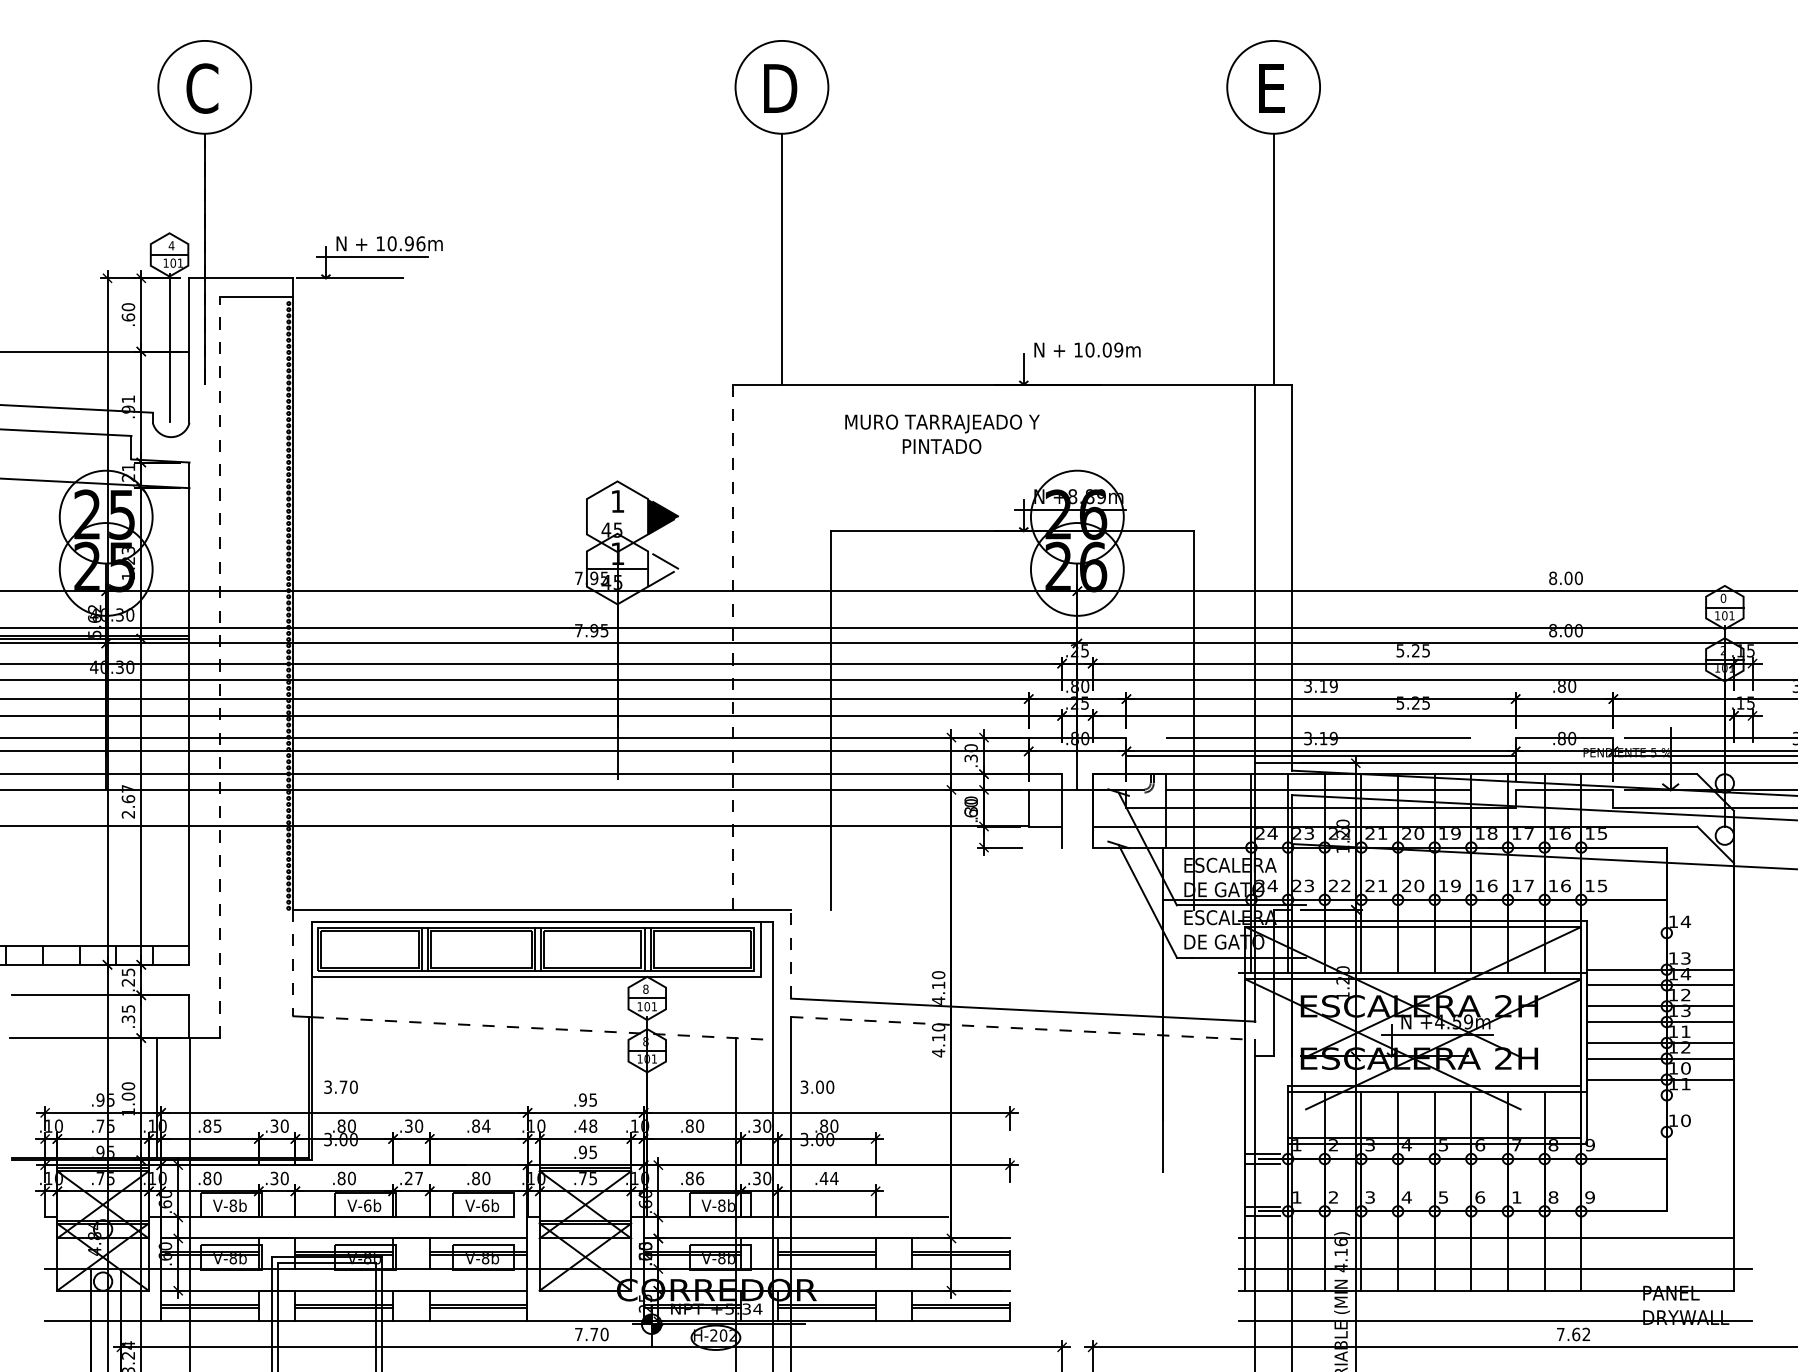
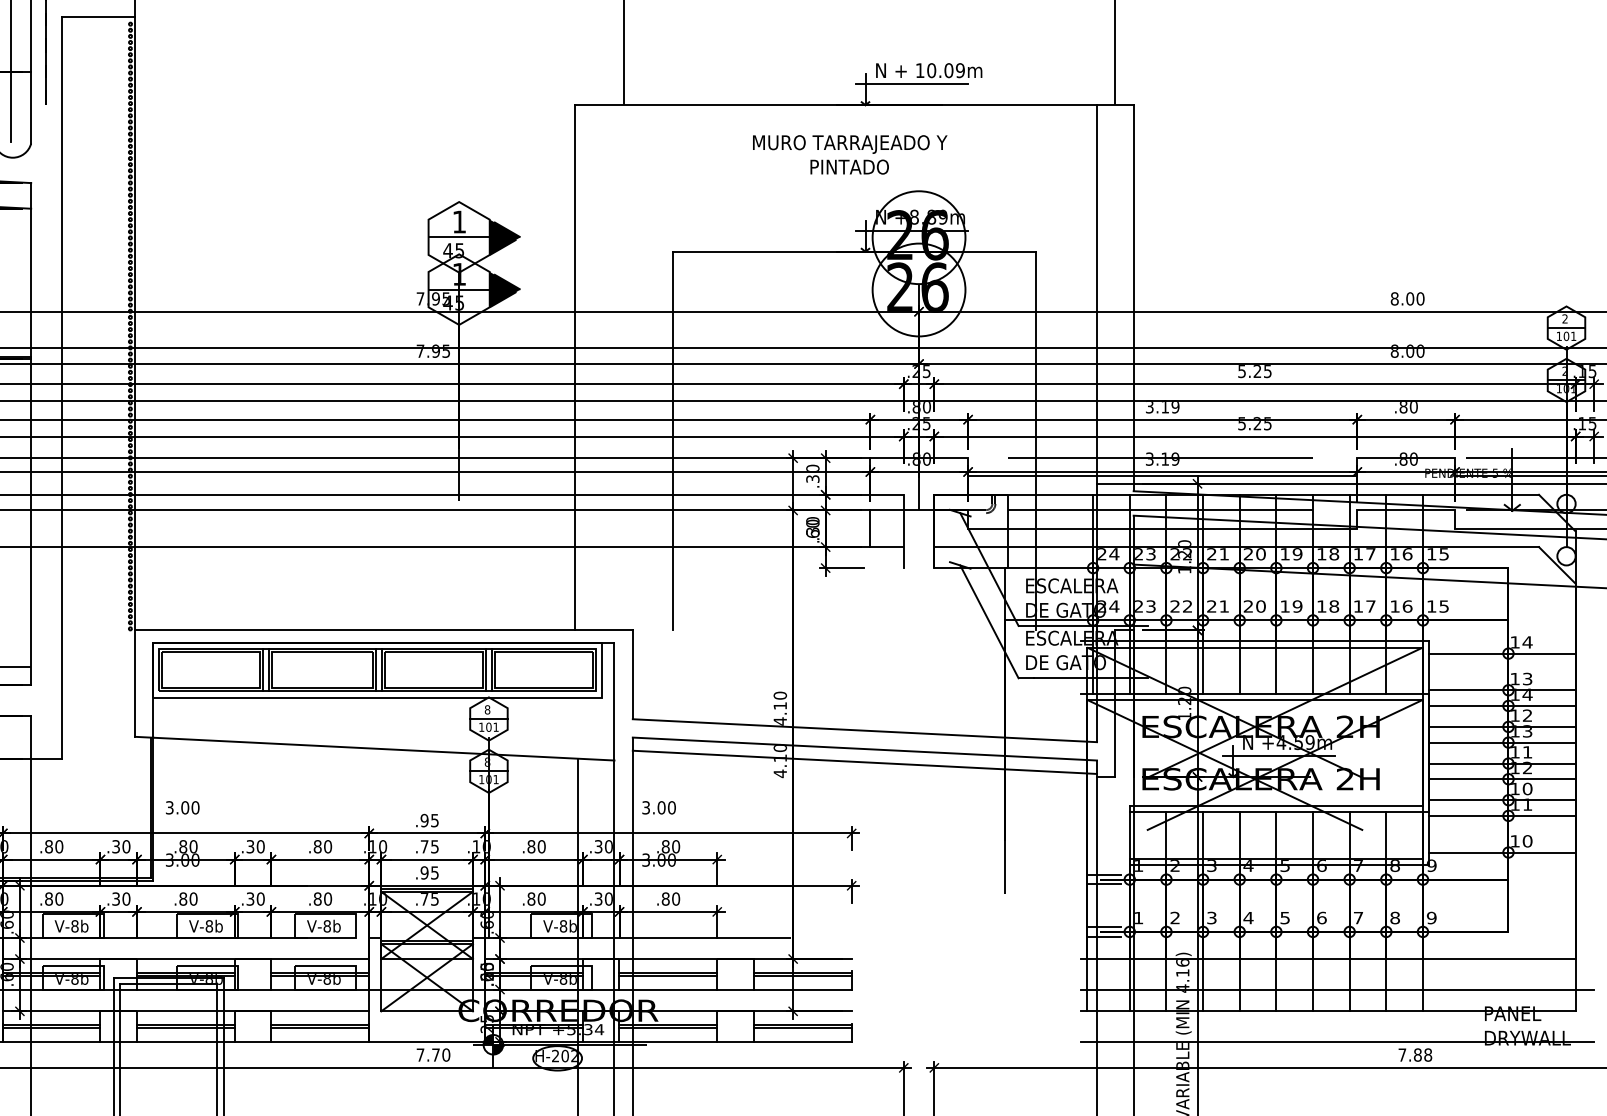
line: (1069, 363) -> (911, 84), added
text: (942, 434) -> (850, 155), moved
line: (617, 516) -> (459, 237), added
fill: (663, 568) -> (505, 289), added
text: (1723, 598) -> (1565, 319), 0 -> 2
line: (733, 647) -> (575, 368), dashed -> solid
line: (220, 667) -> (62, 388), dashed -> solid
text: (1492, 885) -> (1334, 606), 16 -> 18
line: (1660, 933) -> (1502, 654), added
line: (791, 953) -> (633, 674), dashed -> solid
line: (293, 963) -> (135, 684), dashed -> solid
line: (542, 1028) -> (384, 749), dashed -> solid
line: (1023, 1028) -> (865, 749), dashed -> solid
line: (1023, 1041) -> (865, 762), added
text: (343, 1086) -> (185, 807), 3.70 -> 3.00
line: (1660, 1095) -> (1502, 816), added
text: (217, 1125) -> (59, 846), .85 -> .80
text: (486, 1125) -> (328, 846), .84 -> .80
text: (587, 1125) -> (429, 846), .48 -> .75
line: (1660, 1131) -> (1502, 852), added
text: (700, 1177) -> (542, 898), .86 -> .80
text: (414, 1178) -> (256, 899), .27 -> .30
text: (828, 1178) -> (670, 899), .44 -> .80
text: (1516, 1197) -> (1358, 918), 1 -> 7
text: (367, 1205) -> (209, 926), V-6b -> V-8b
text: (485, 1205) -> (327, 926), V-6b -> V-8b
text: (1581, 1334) -> (1423, 1055), 7.62 -> 7.88

